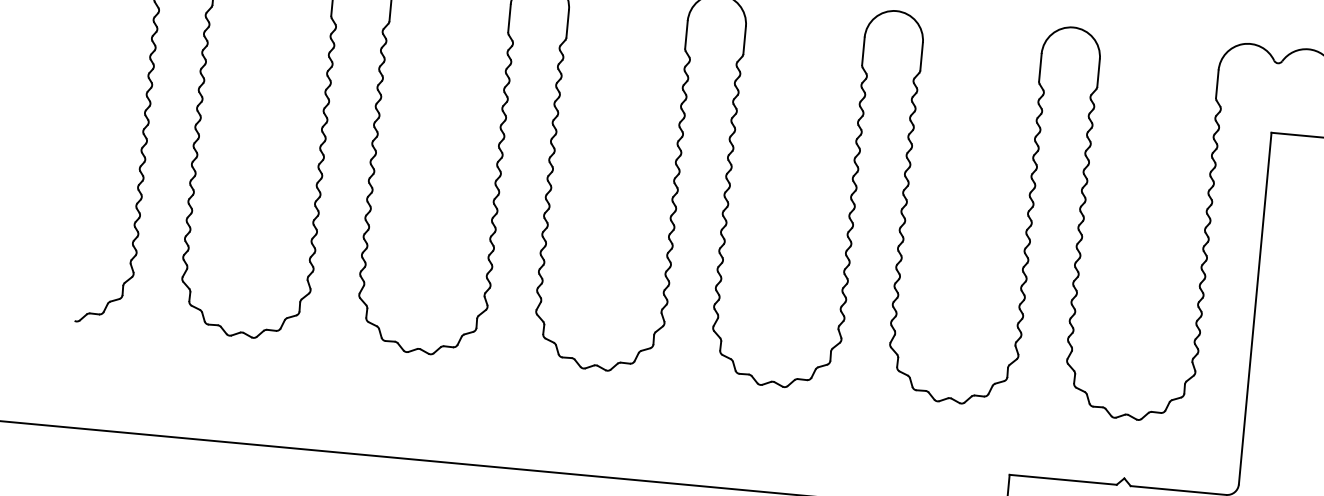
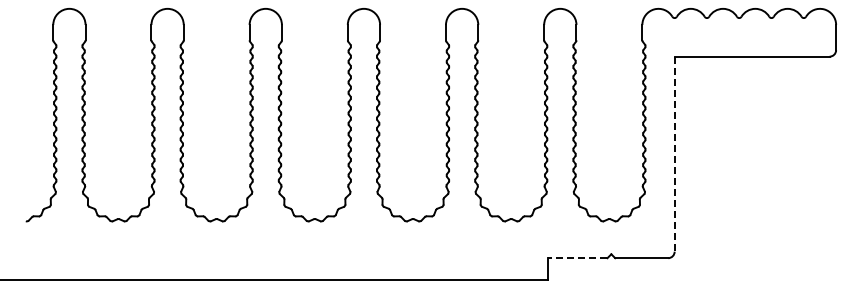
line: (1254, 309) -> (674, 154), solid -> dashed
line: (1062, 480) -> (577, 258), solid -> dashed

